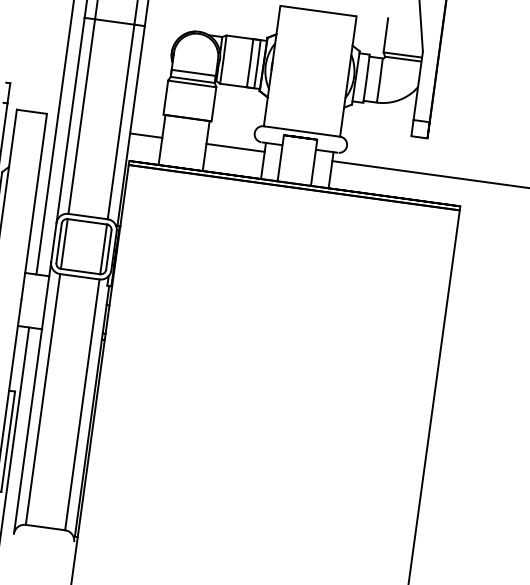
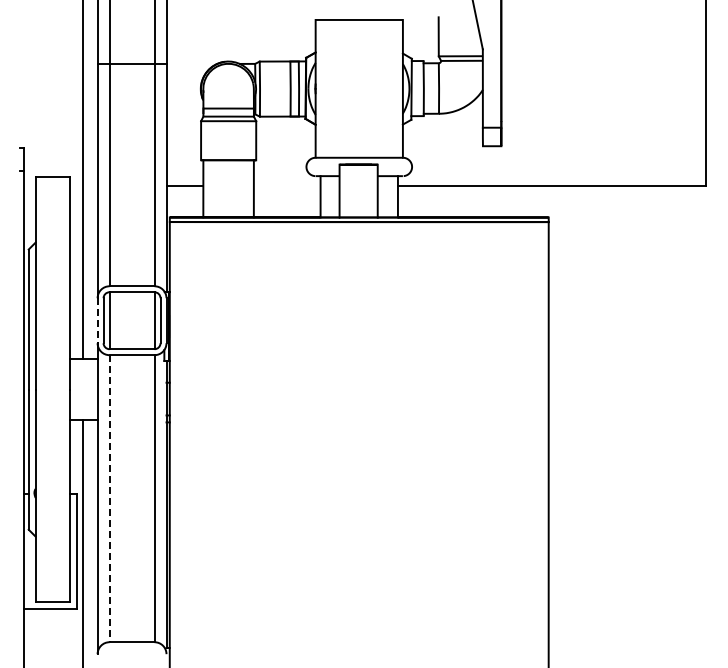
line: (234, 147) -> (286, 186), removed
line: (53, 242) -> (97, 320), solid -> dashed
line: (42, 399) -> (109, 498), solid -> dashed

